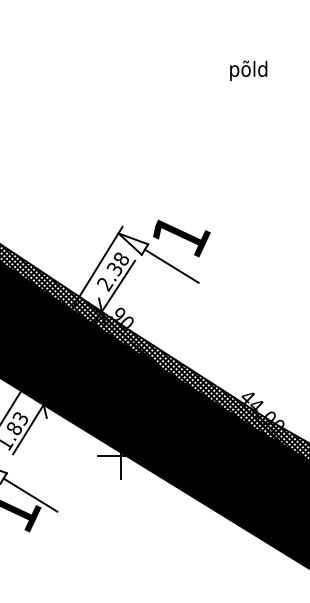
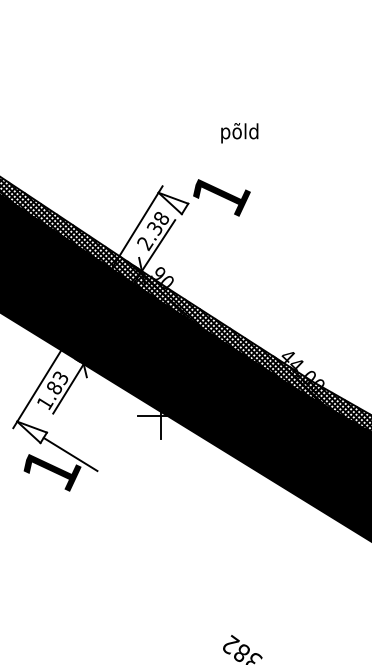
text: (248, 71) -> (239, 133), moved
line: (171, 266) -> (211, 225), removed

